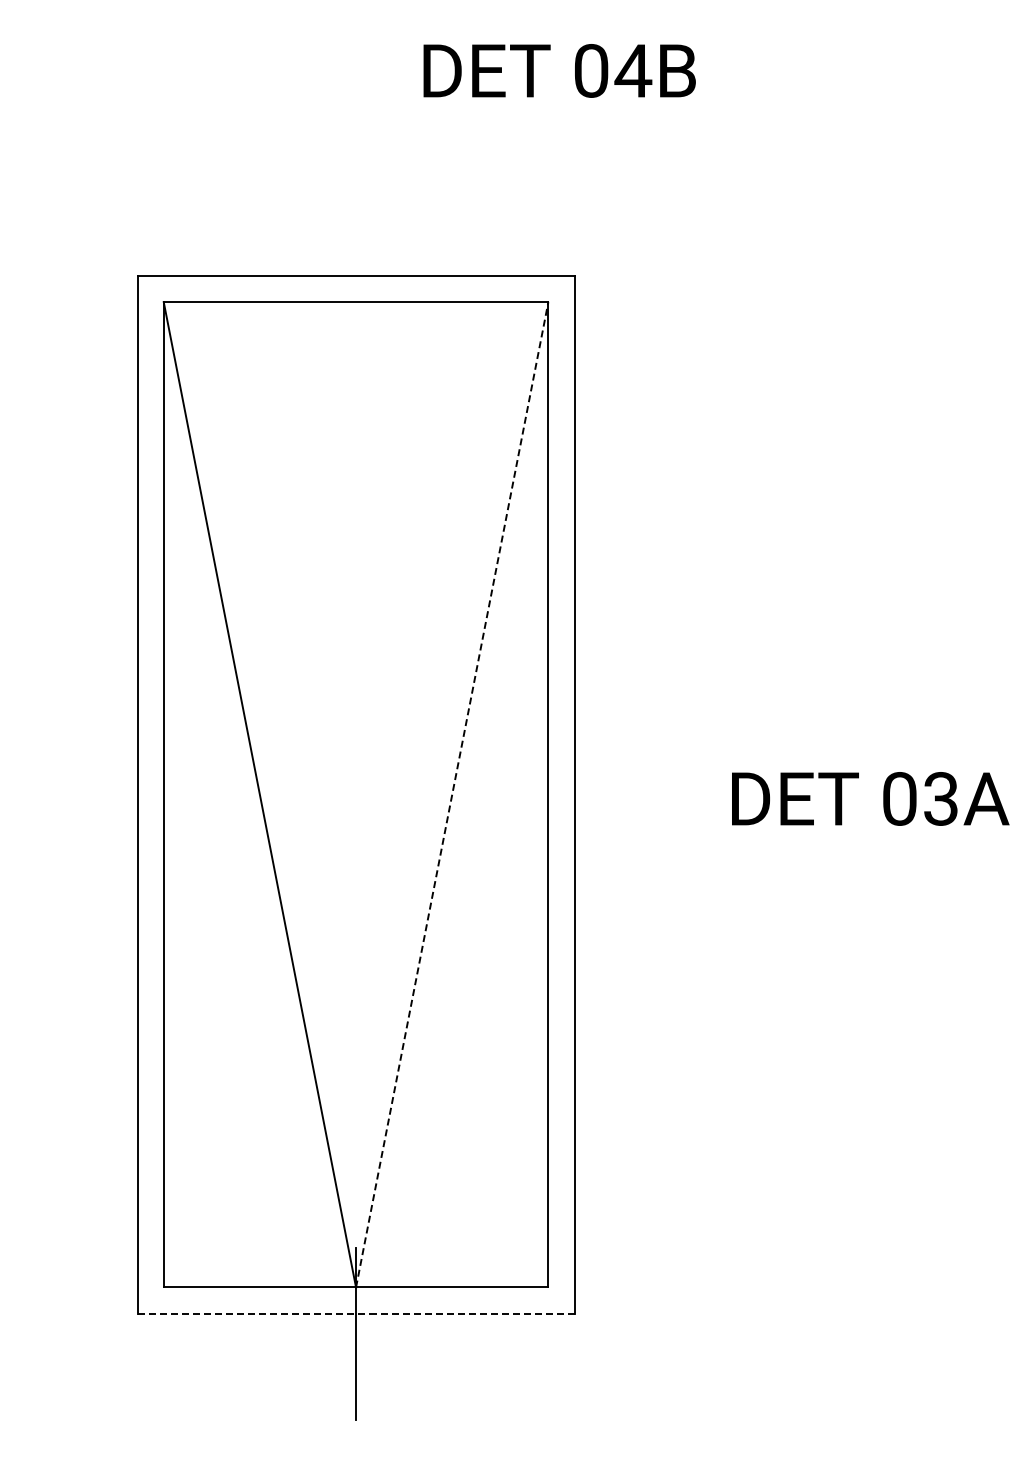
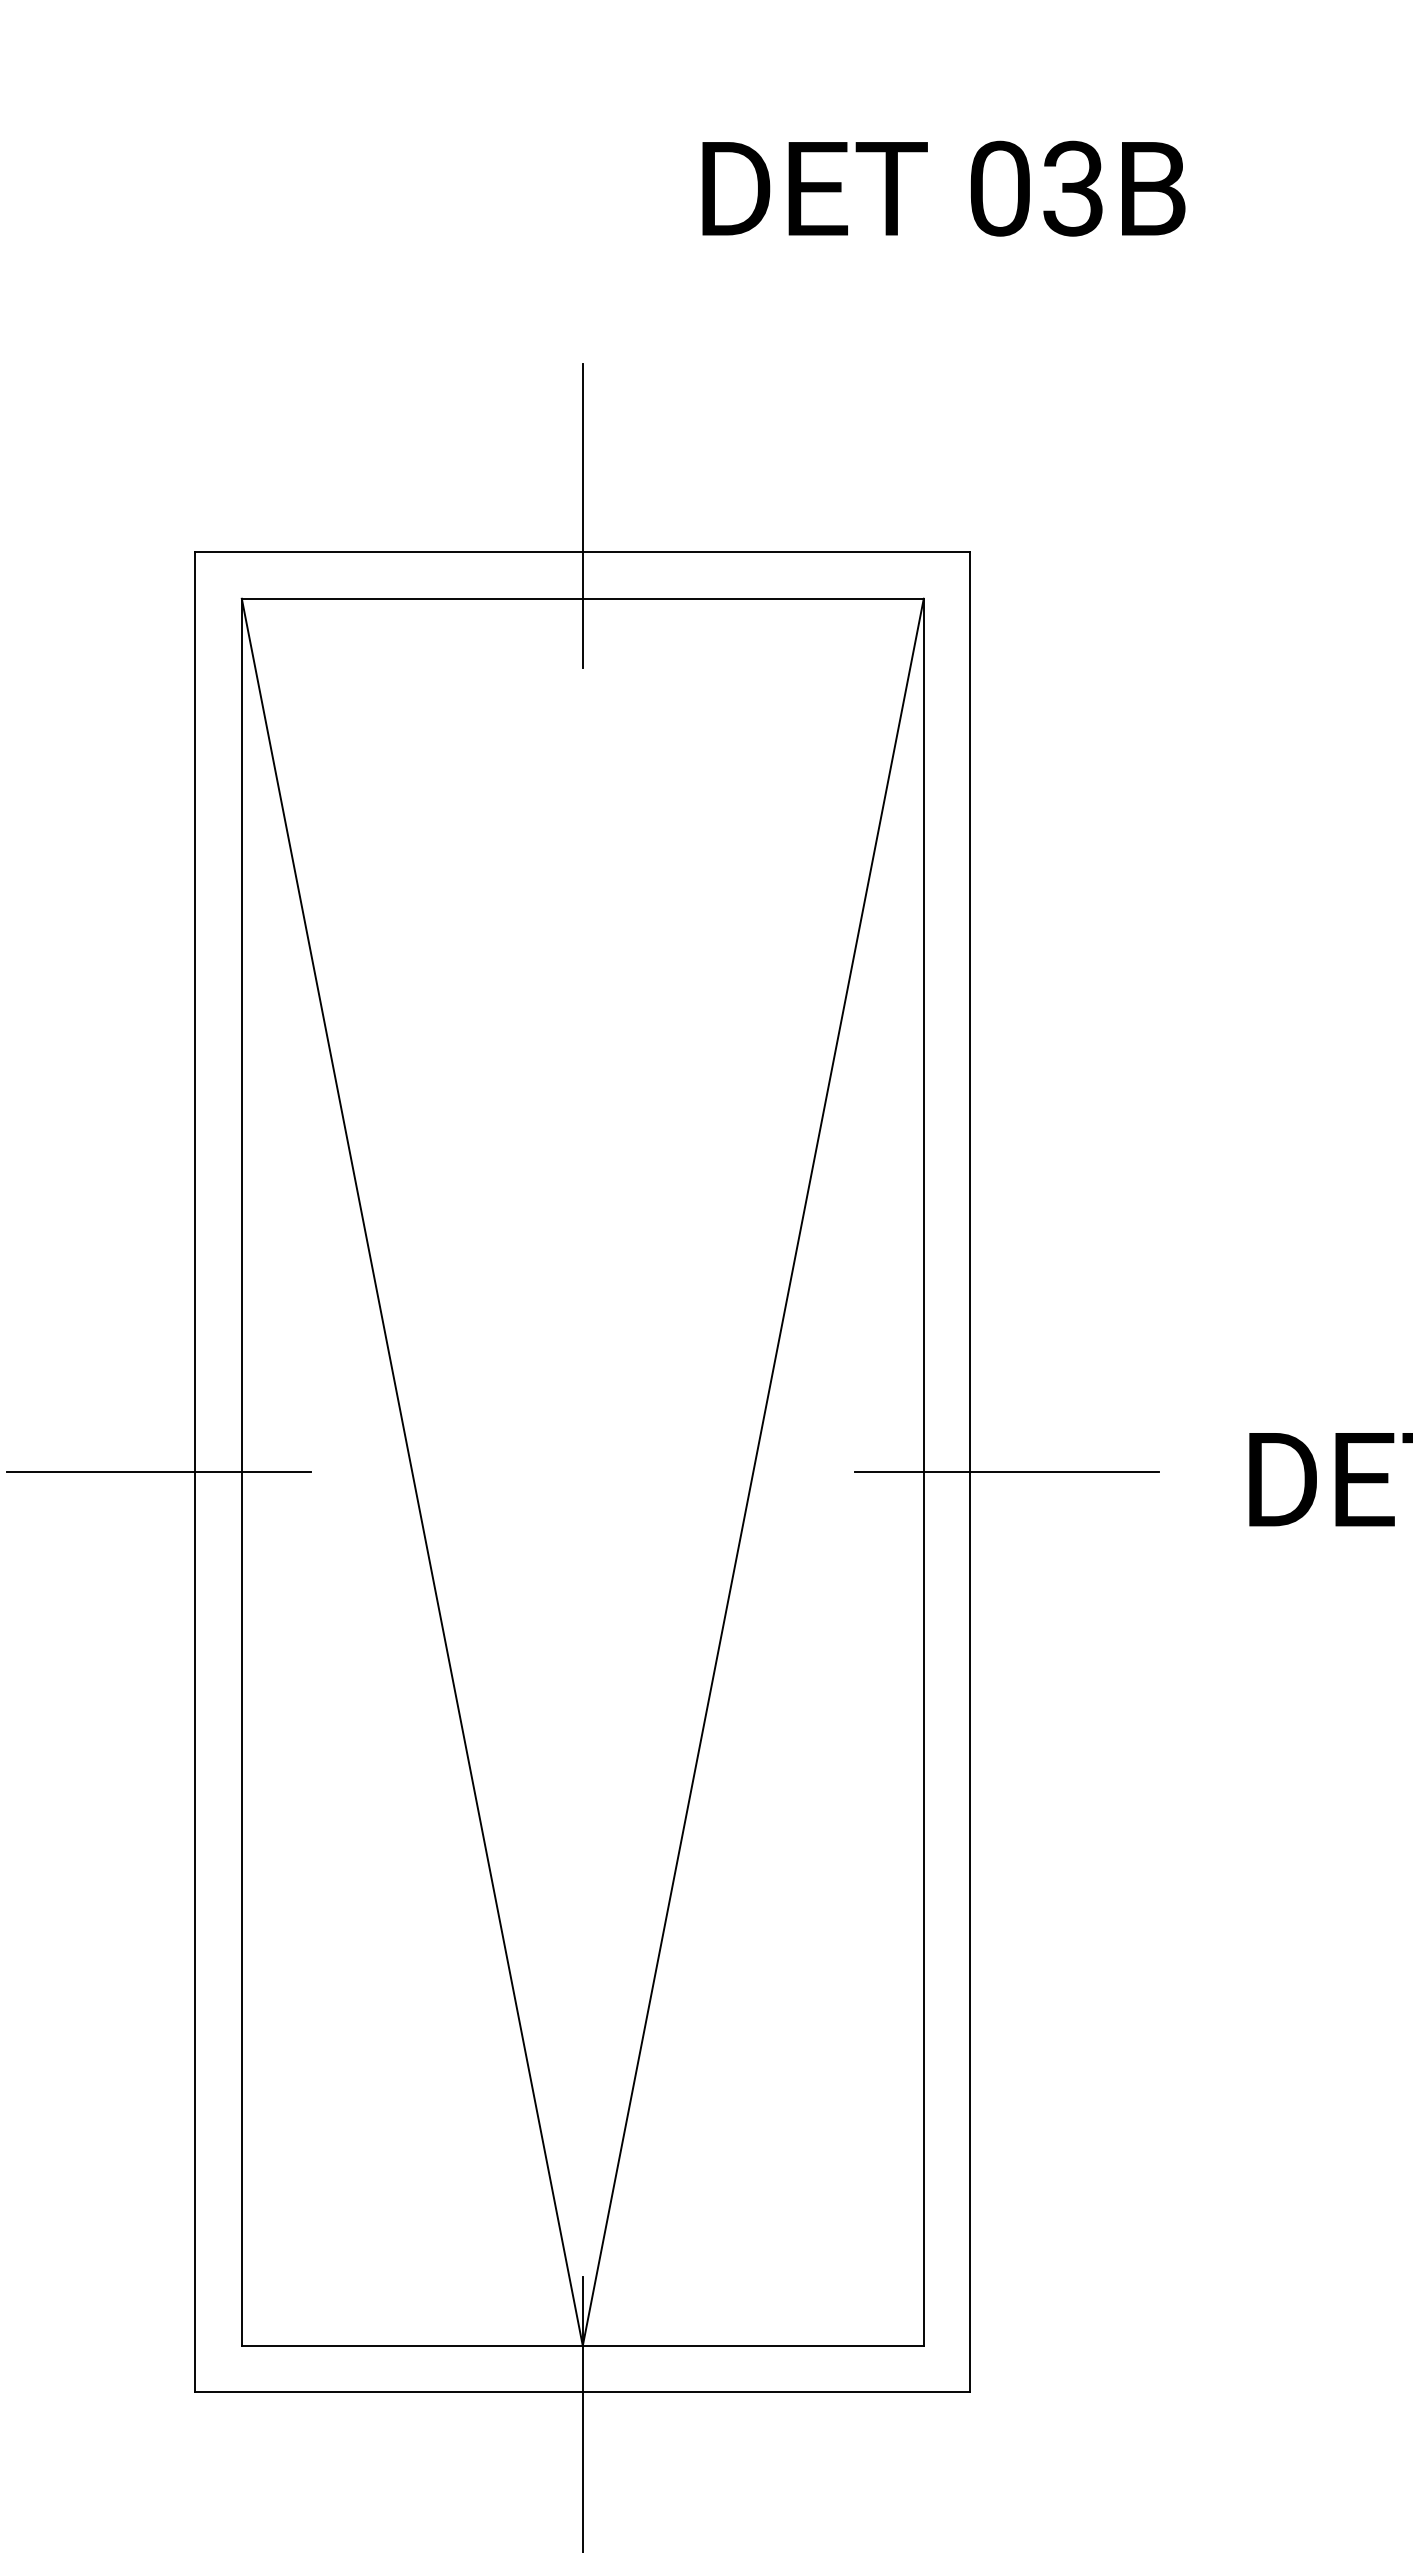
text: (633, 70) -> (1074, 187), 04B -> 03B
line: (356, 255) -> (583, 515), added
line: (116, 794) -> (158, 1471), added
line: (452, 794) -> (753, 1471), dashed -> solid
line: (594, 794) -> (1005, 1471), added
line: (355, 1313) -> (581, 2392), dashed -> solid

